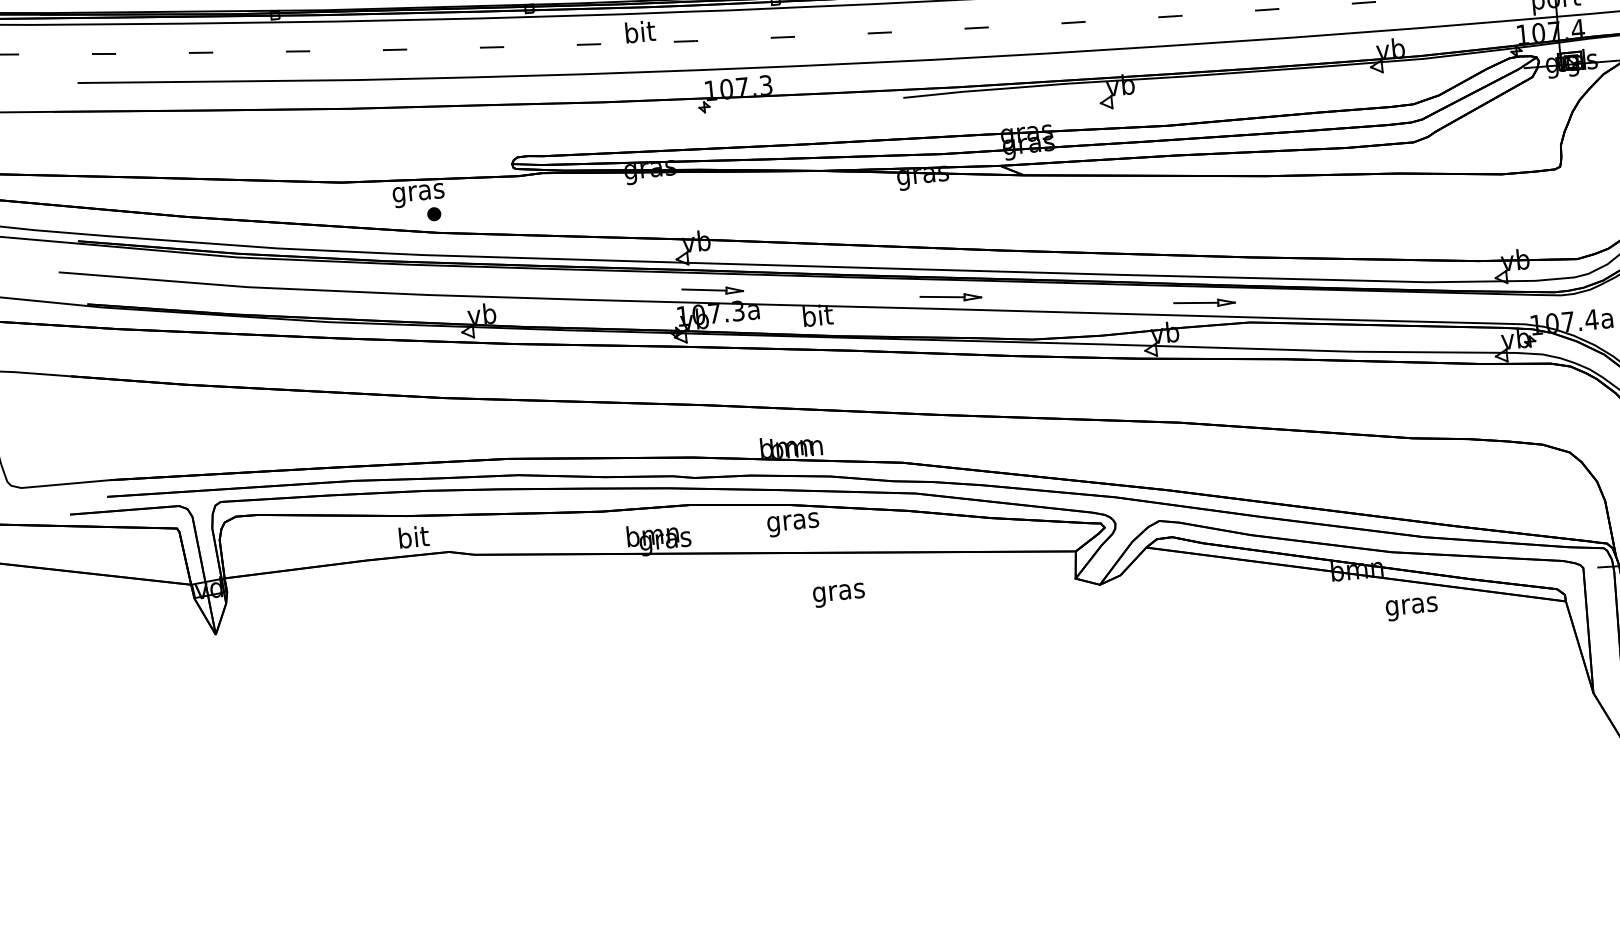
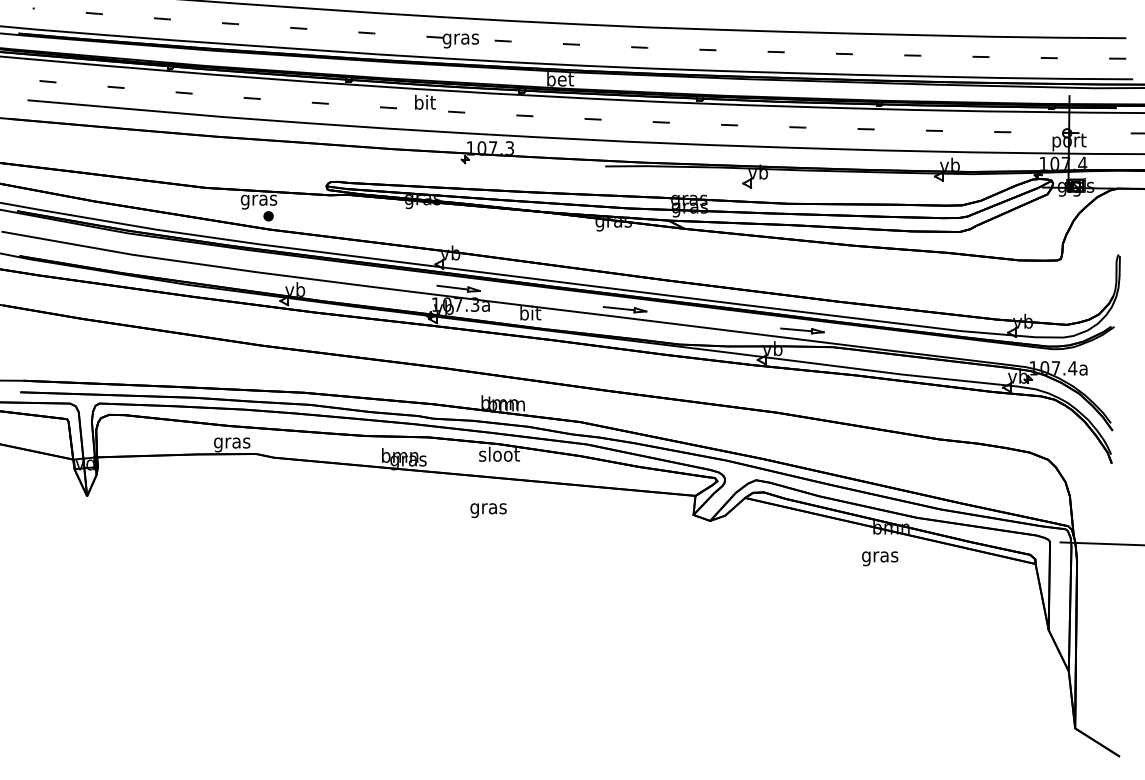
text: (793, 520) -> (499, 455), gras -> sloot
text: (413, 538) -> (232, 442), bit -> gras
text: (838, 595) -> (488, 510), moved
text: (1412, 608) -> (880, 558), moved

